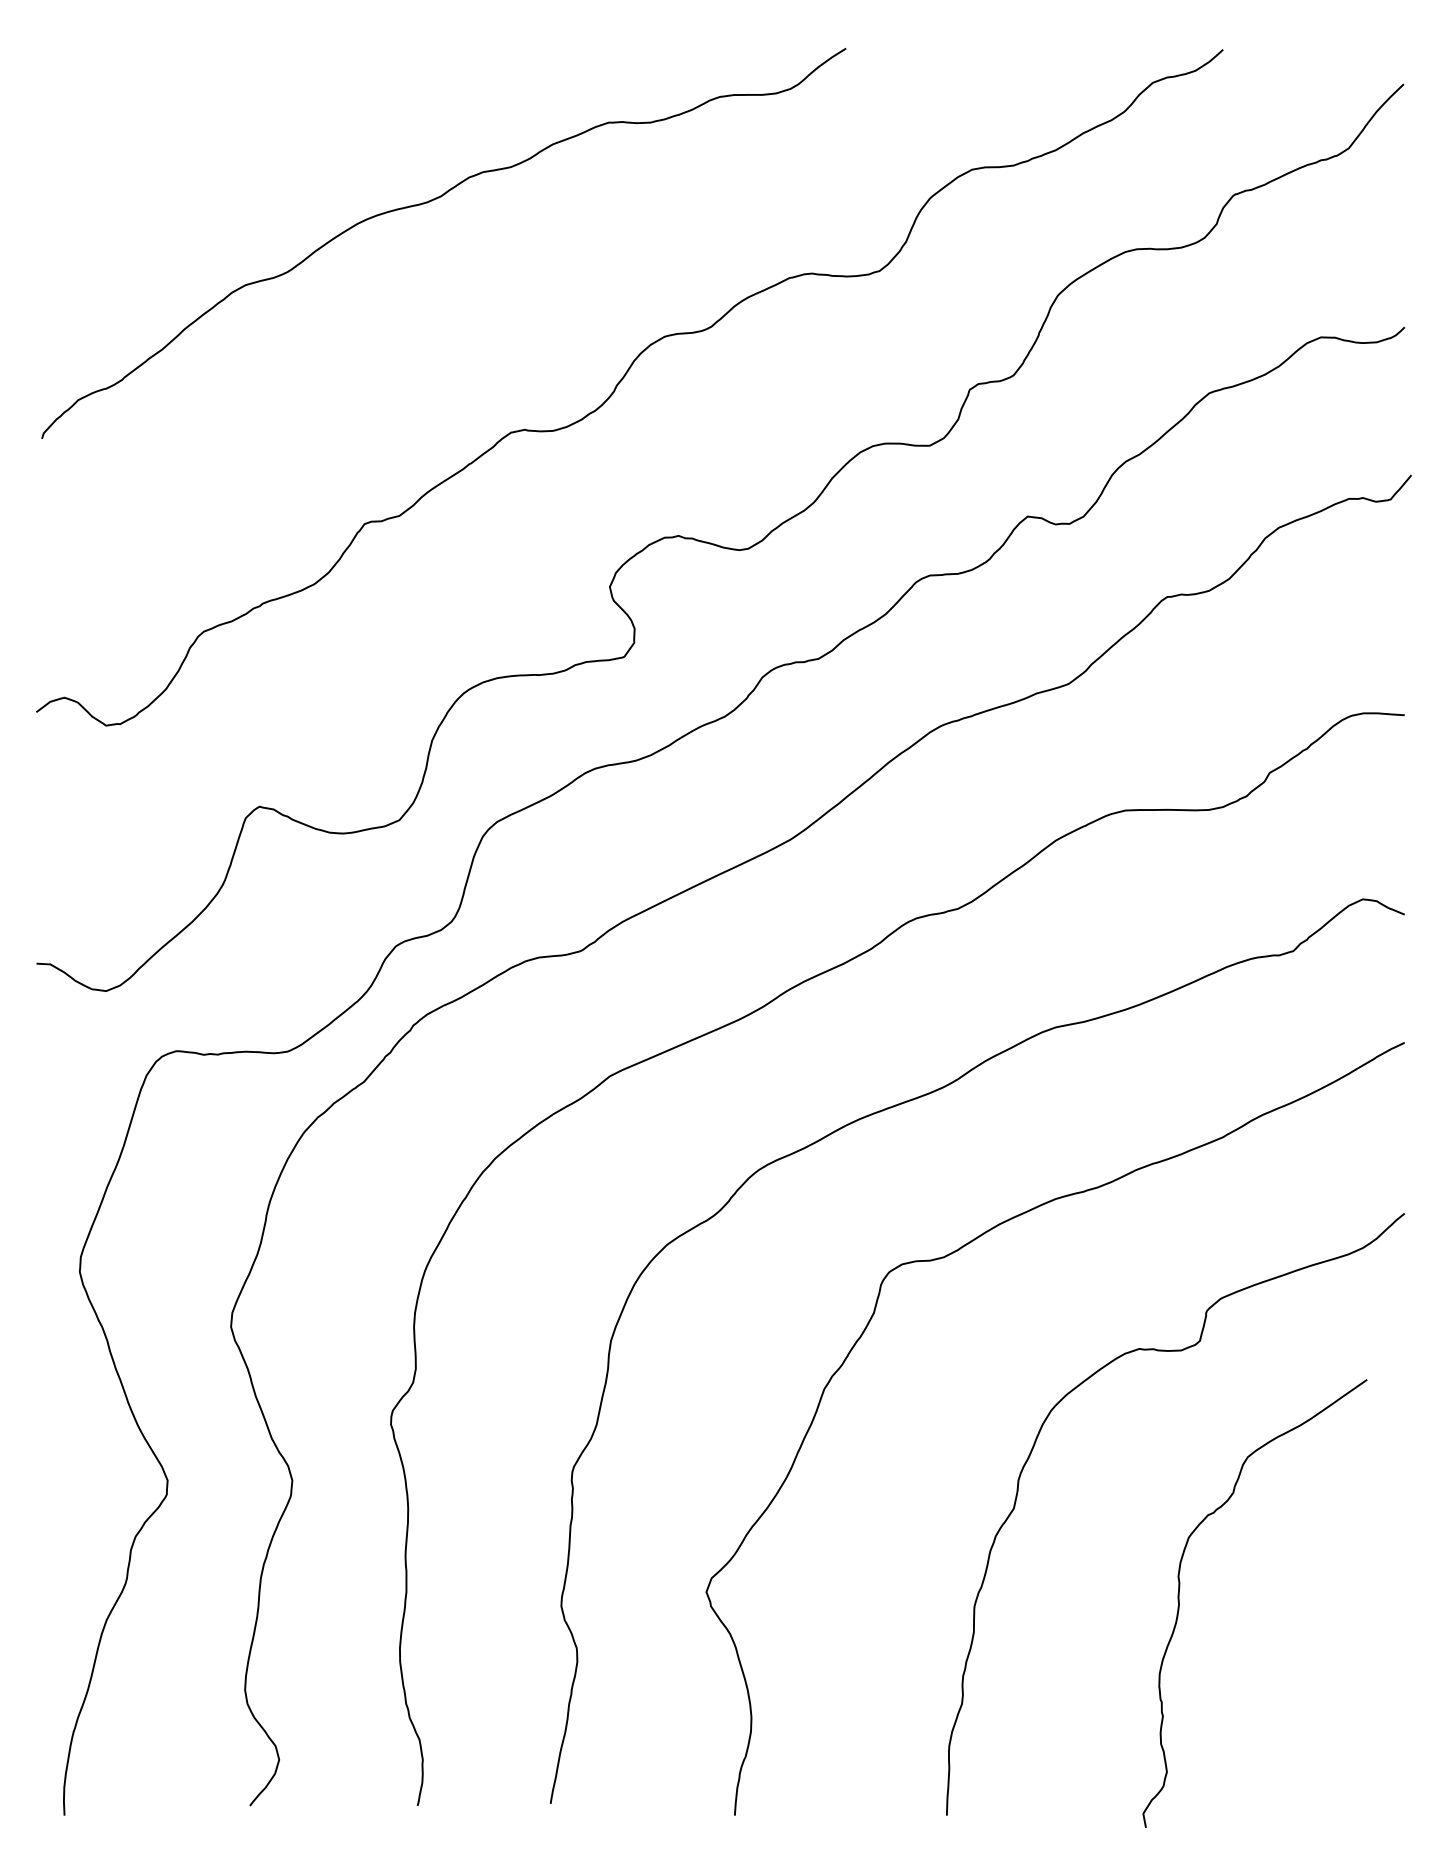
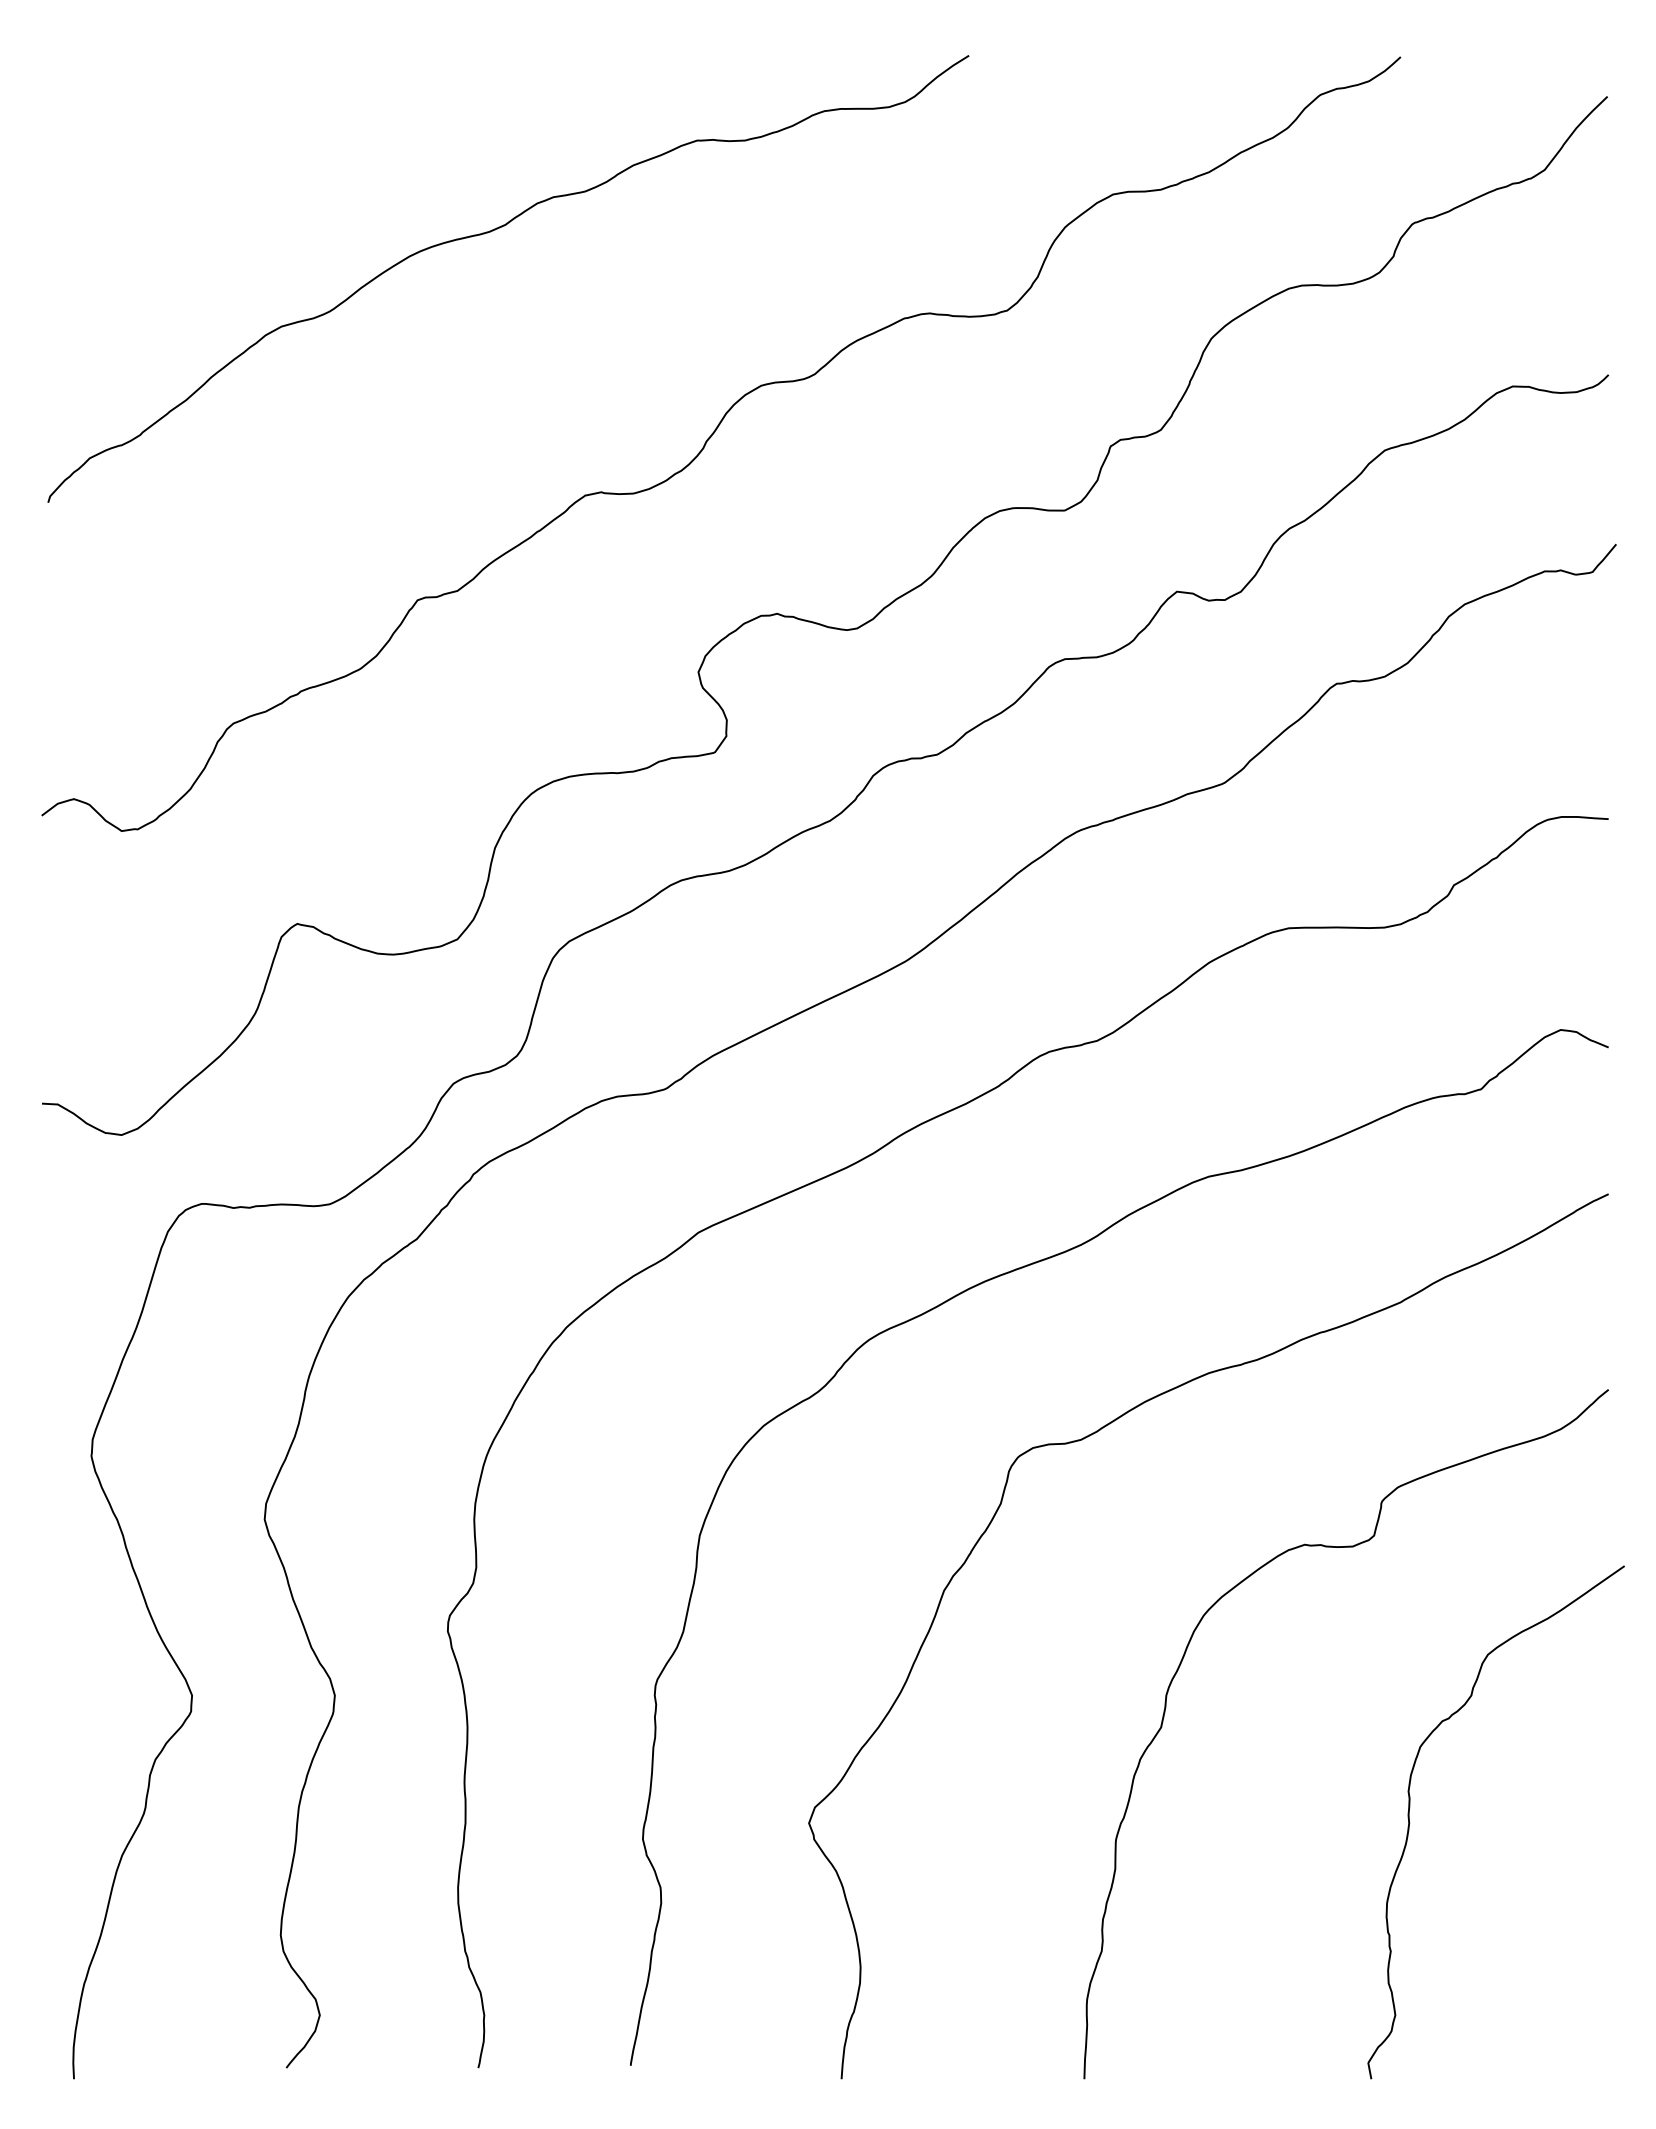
curve: (1180, 1604) -> (1410, 1823), moved

